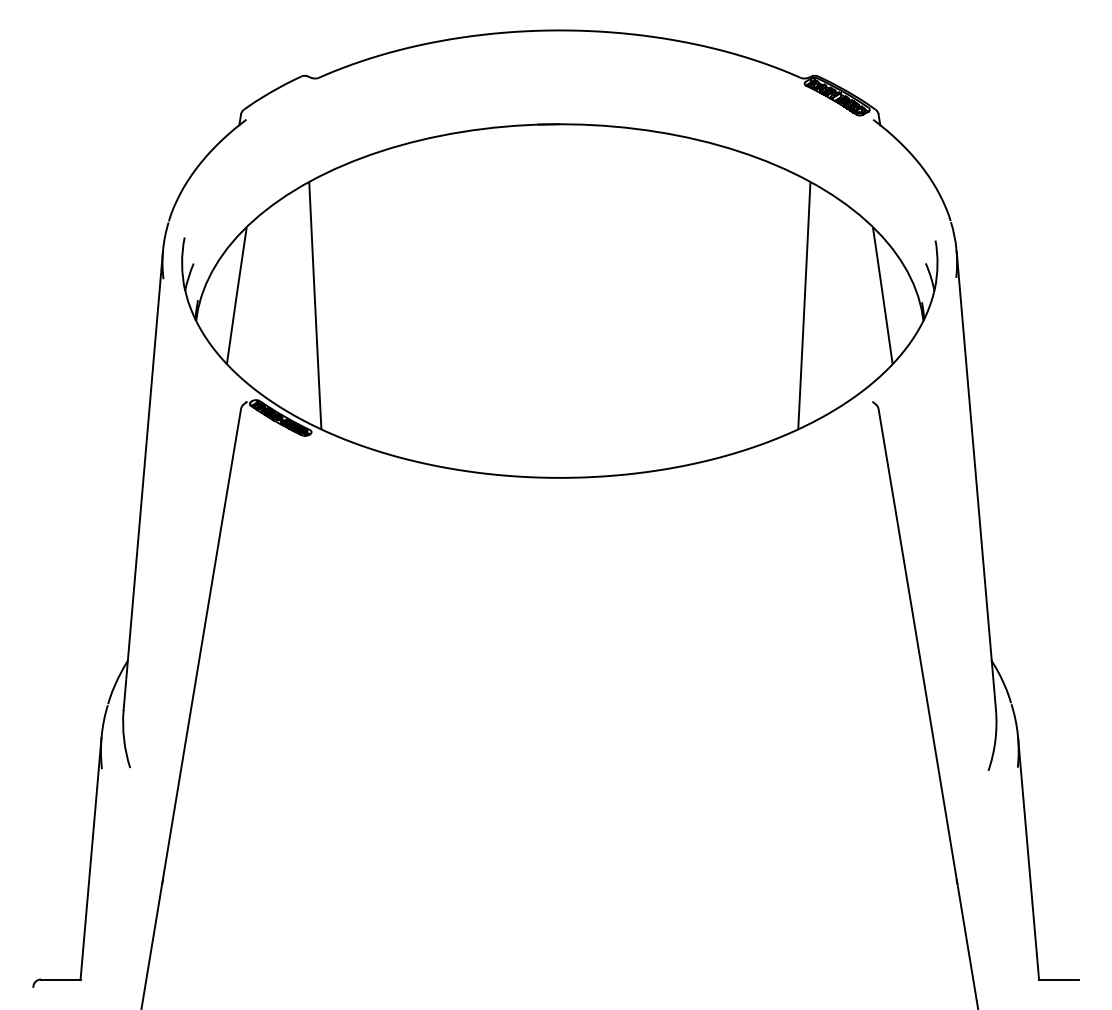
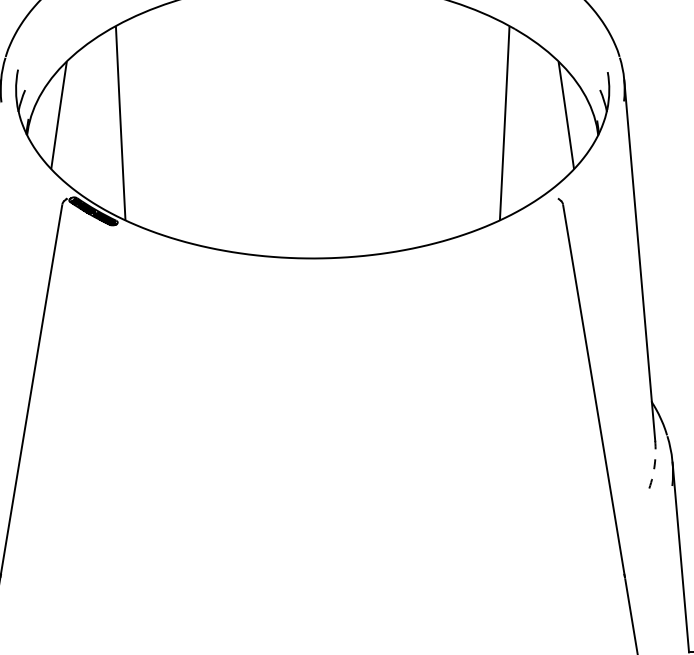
arc: (995, 740) -> (654, 464), solid -> dashed

